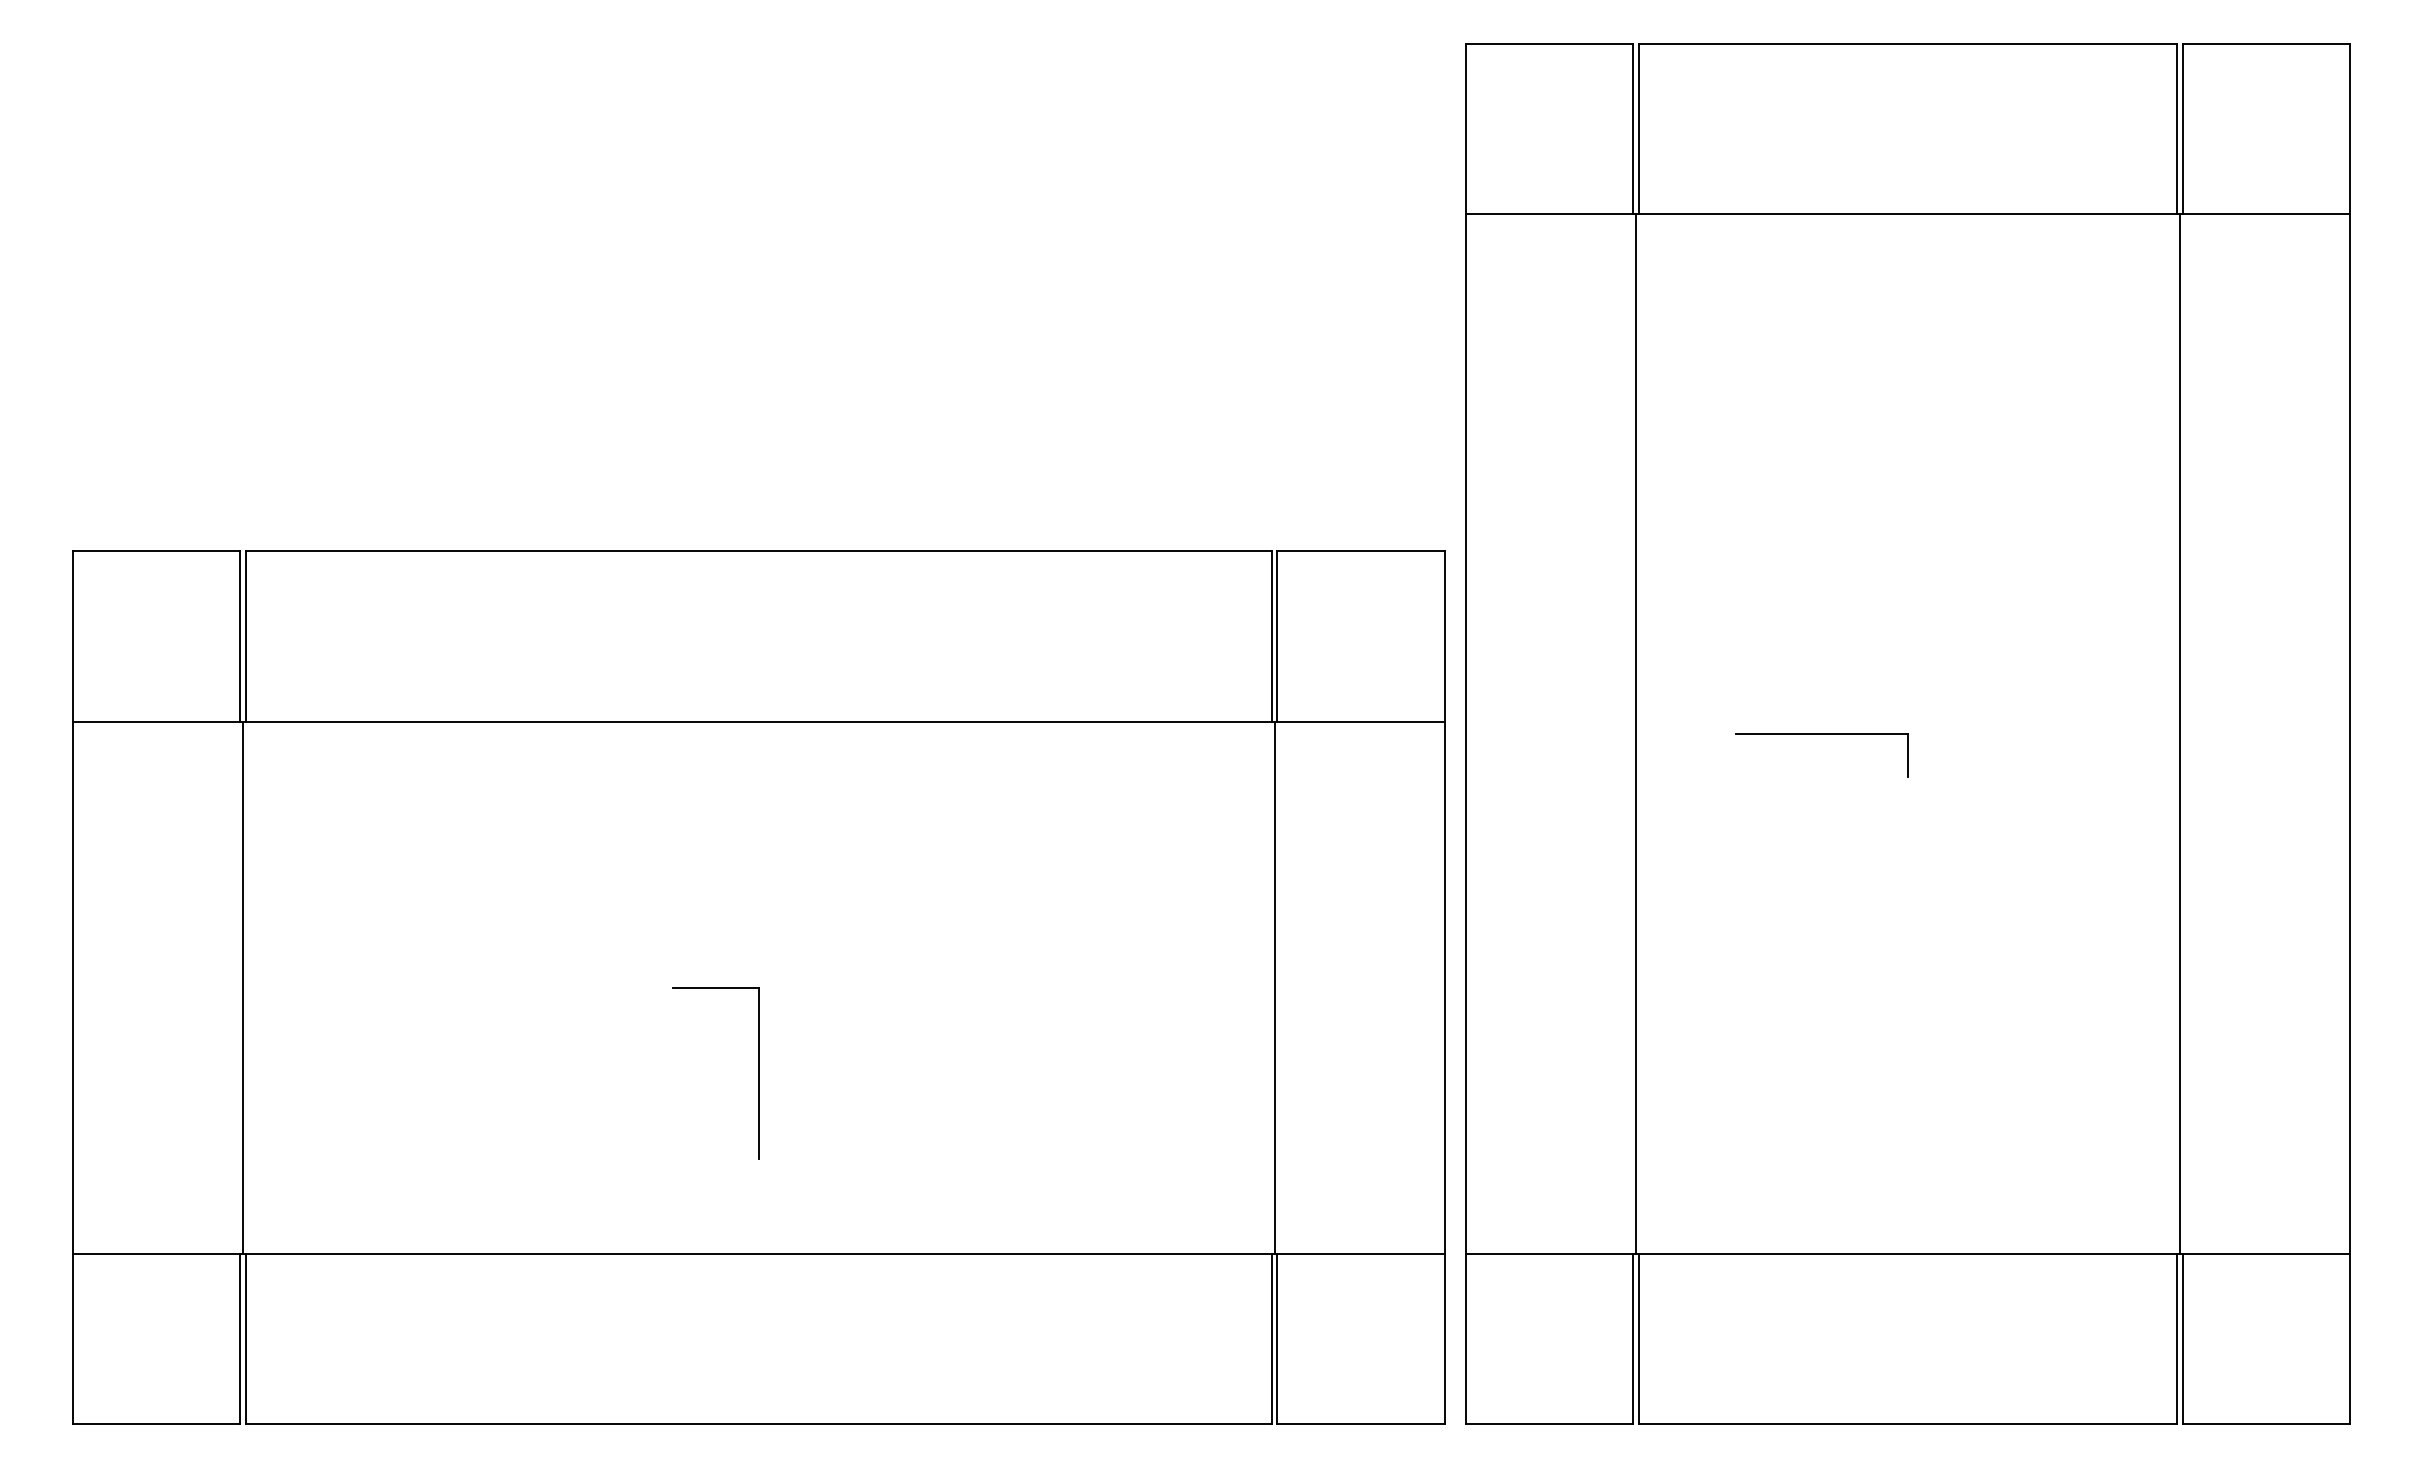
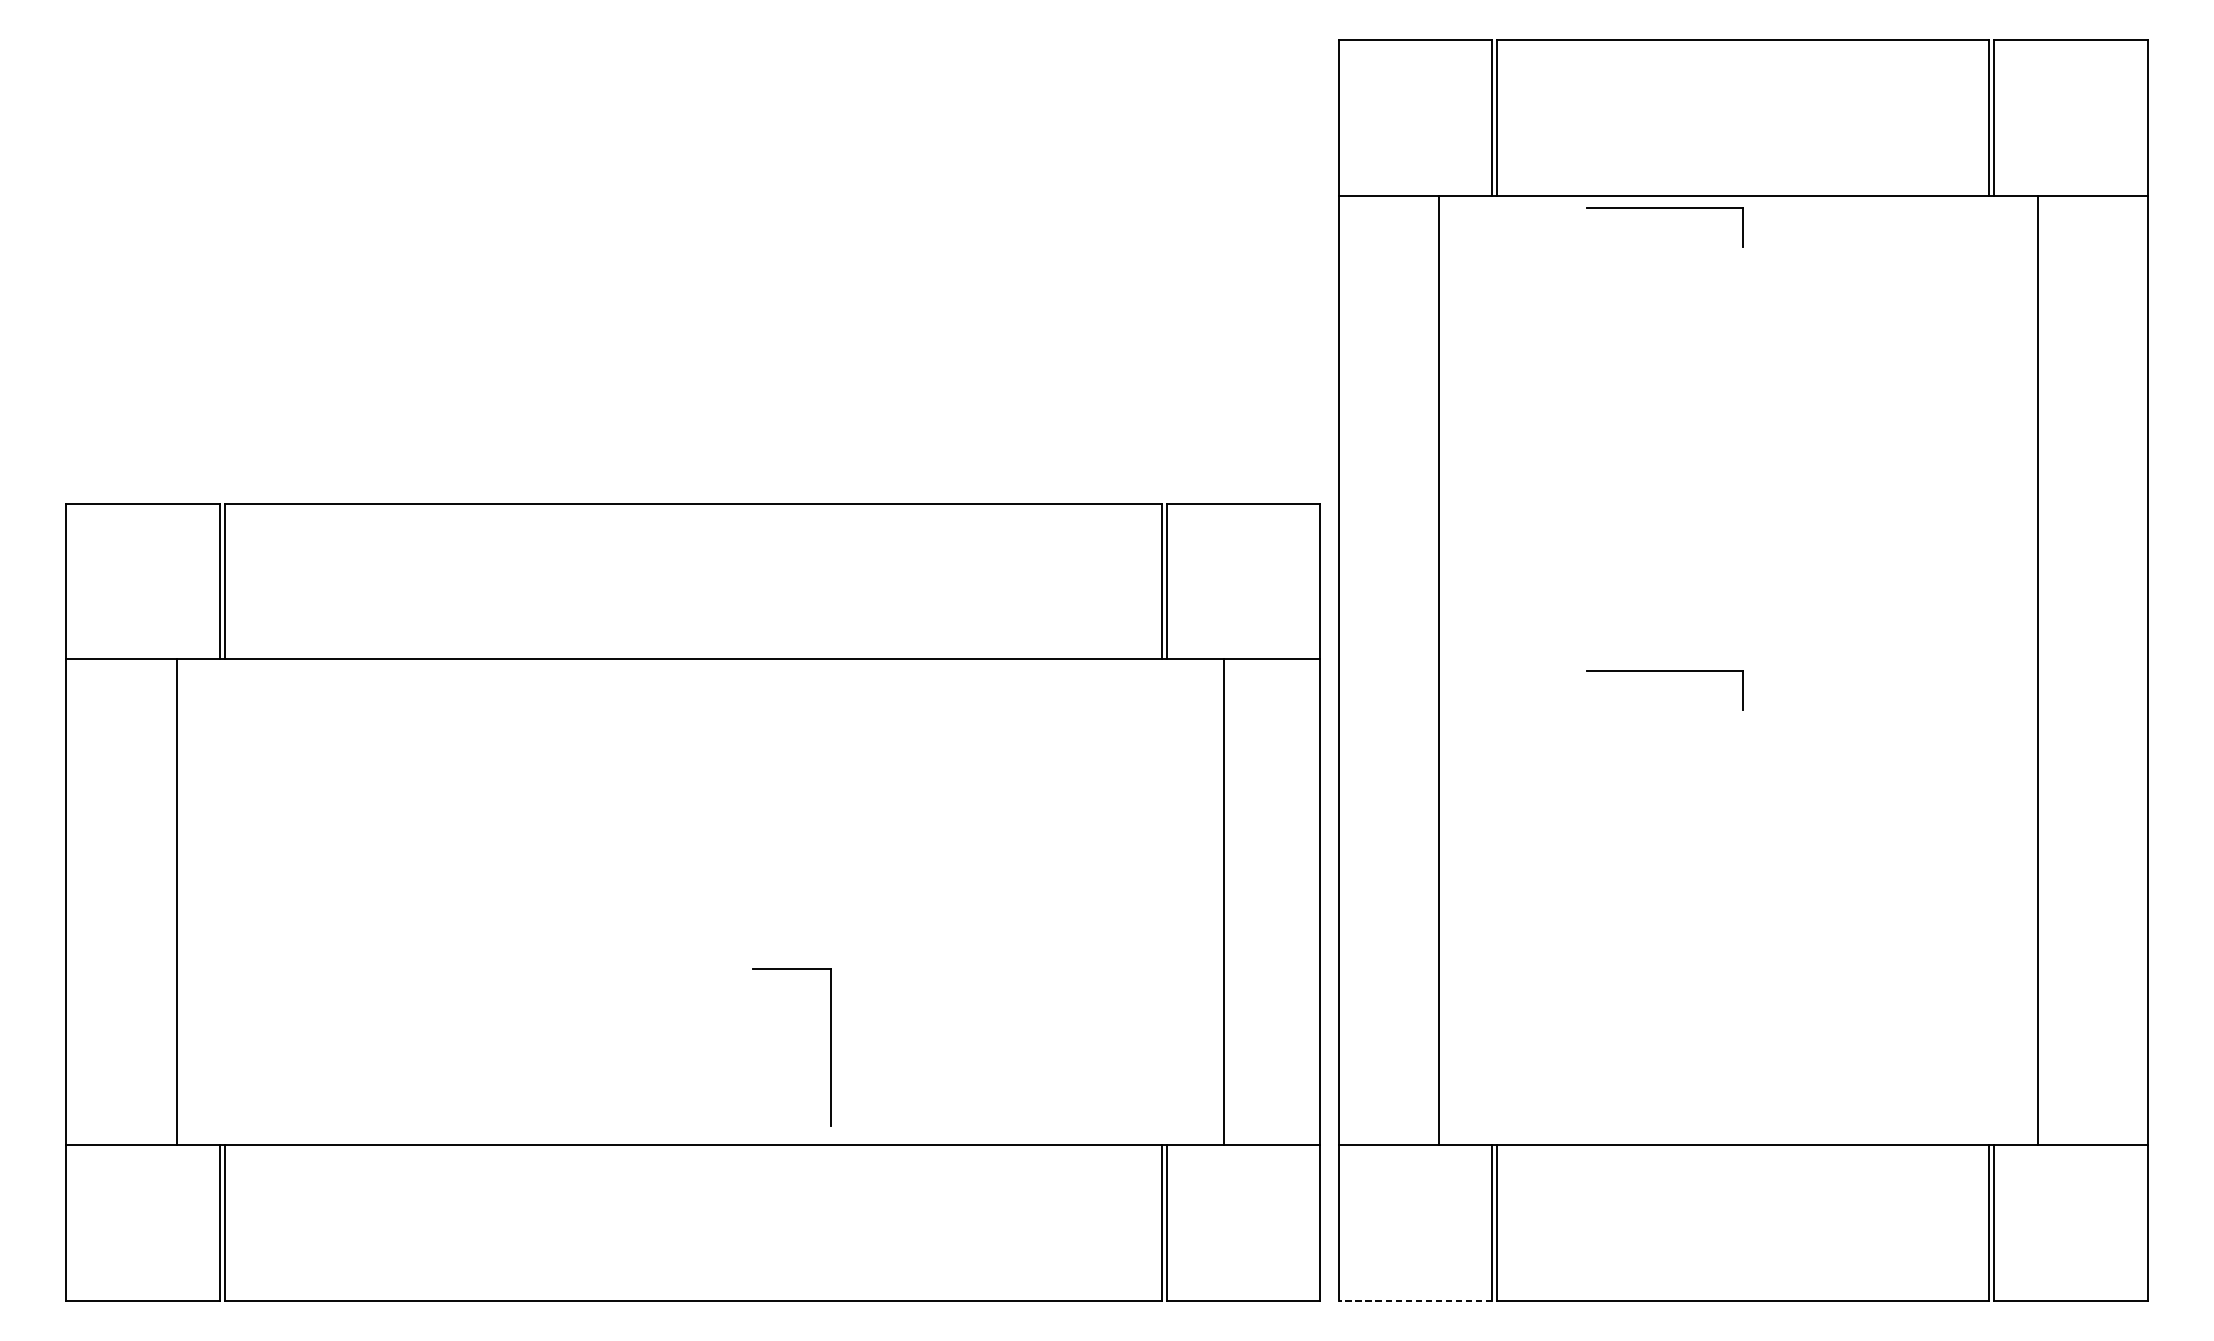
part: (1821, 228) -> (1664, 208), added
line: (1636, 733) -> (1439, 670), moved
line: (2180, 733) -> (2038, 670), moved
line: (243, 987) -> (177, 902), moved
line: (1274, 987) -> (1223, 902), moved
part: (758, 1073) -> (831, 1047), moved
line: (1549, 1424) -> (1415, 1301), solid -> dashed

